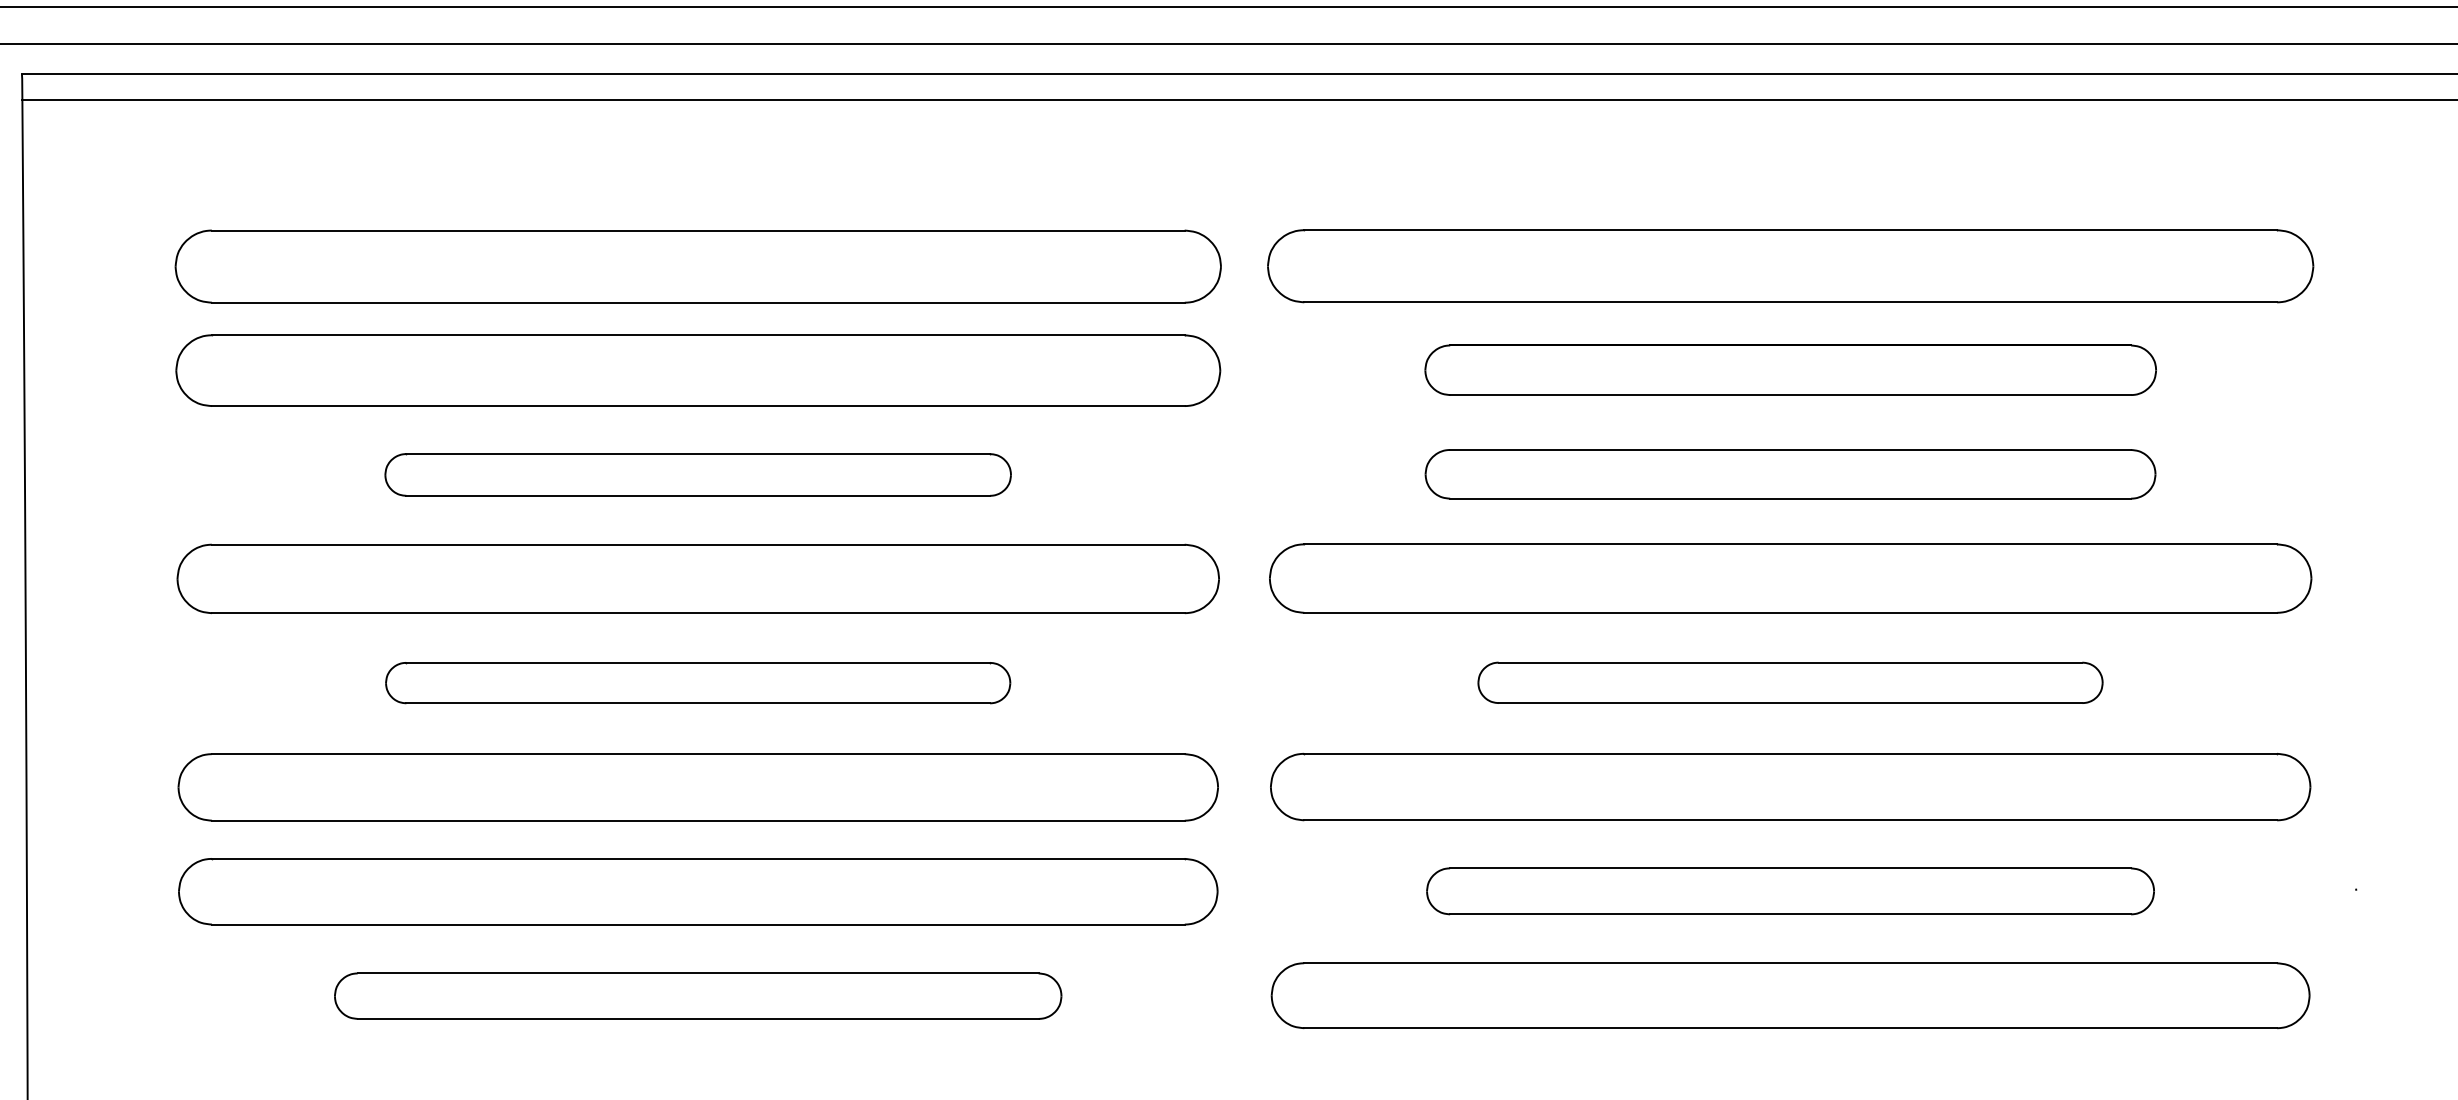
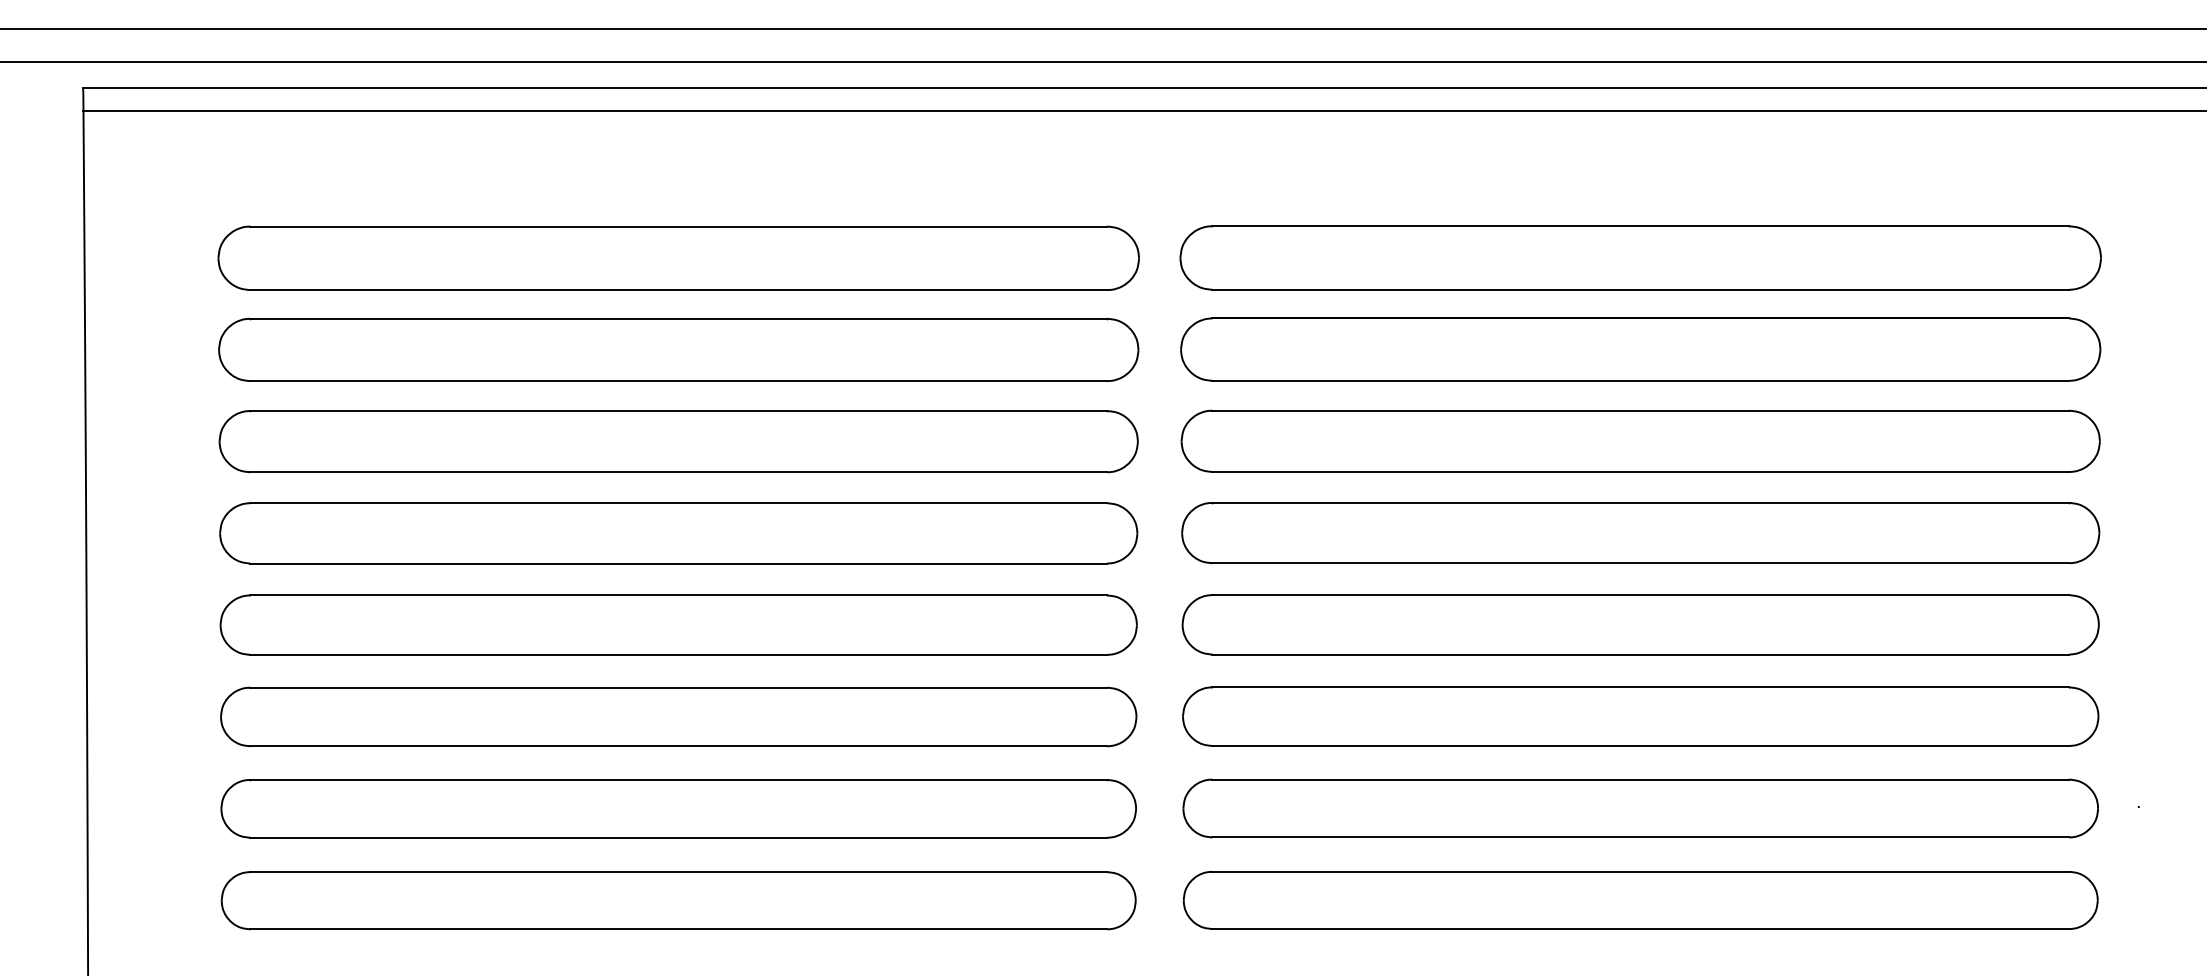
part: (1790, 370) -> (1640, 349), size x1.43
part: (1790, 473) -> (1640, 440), size x1.43
part: (698, 474) -> (678, 441), size x1.67
part: (698, 682) -> (678, 624), size x1.67
part: (1790, 682) -> (1640, 624), size x1.67
part: (1790, 891) -> (1640, 808), size x1.43
part: (698, 995) -> (678, 900), size x1.43

